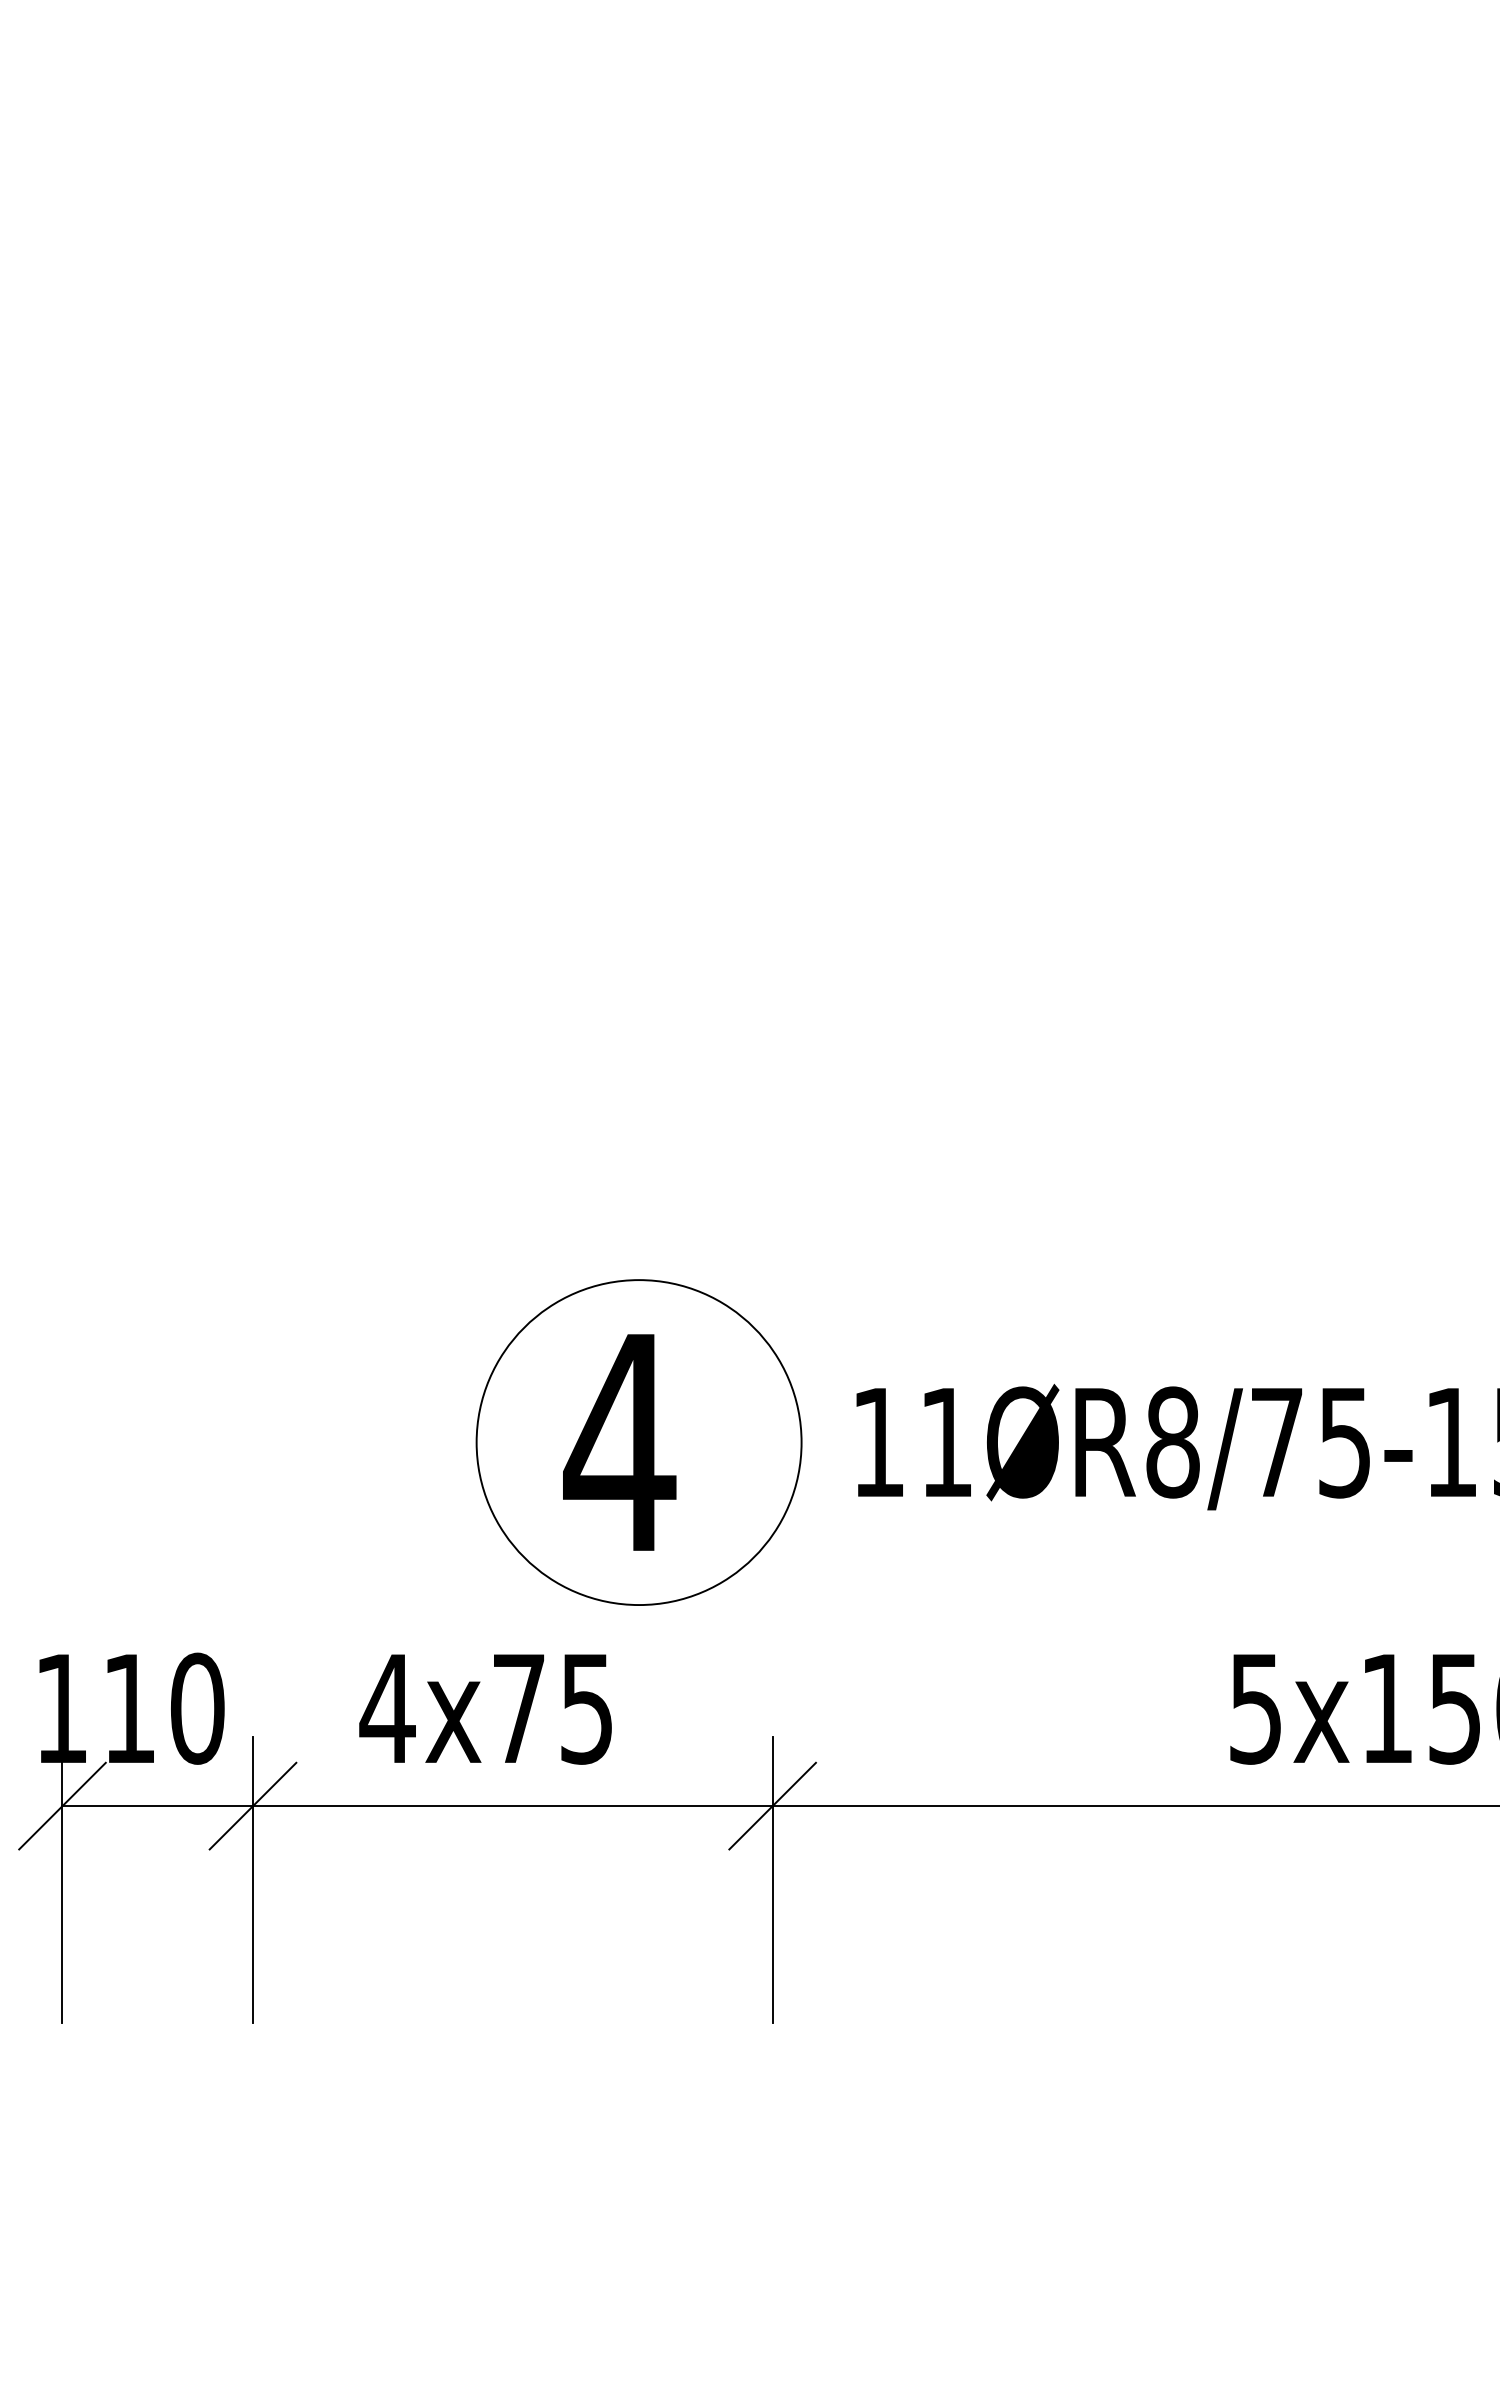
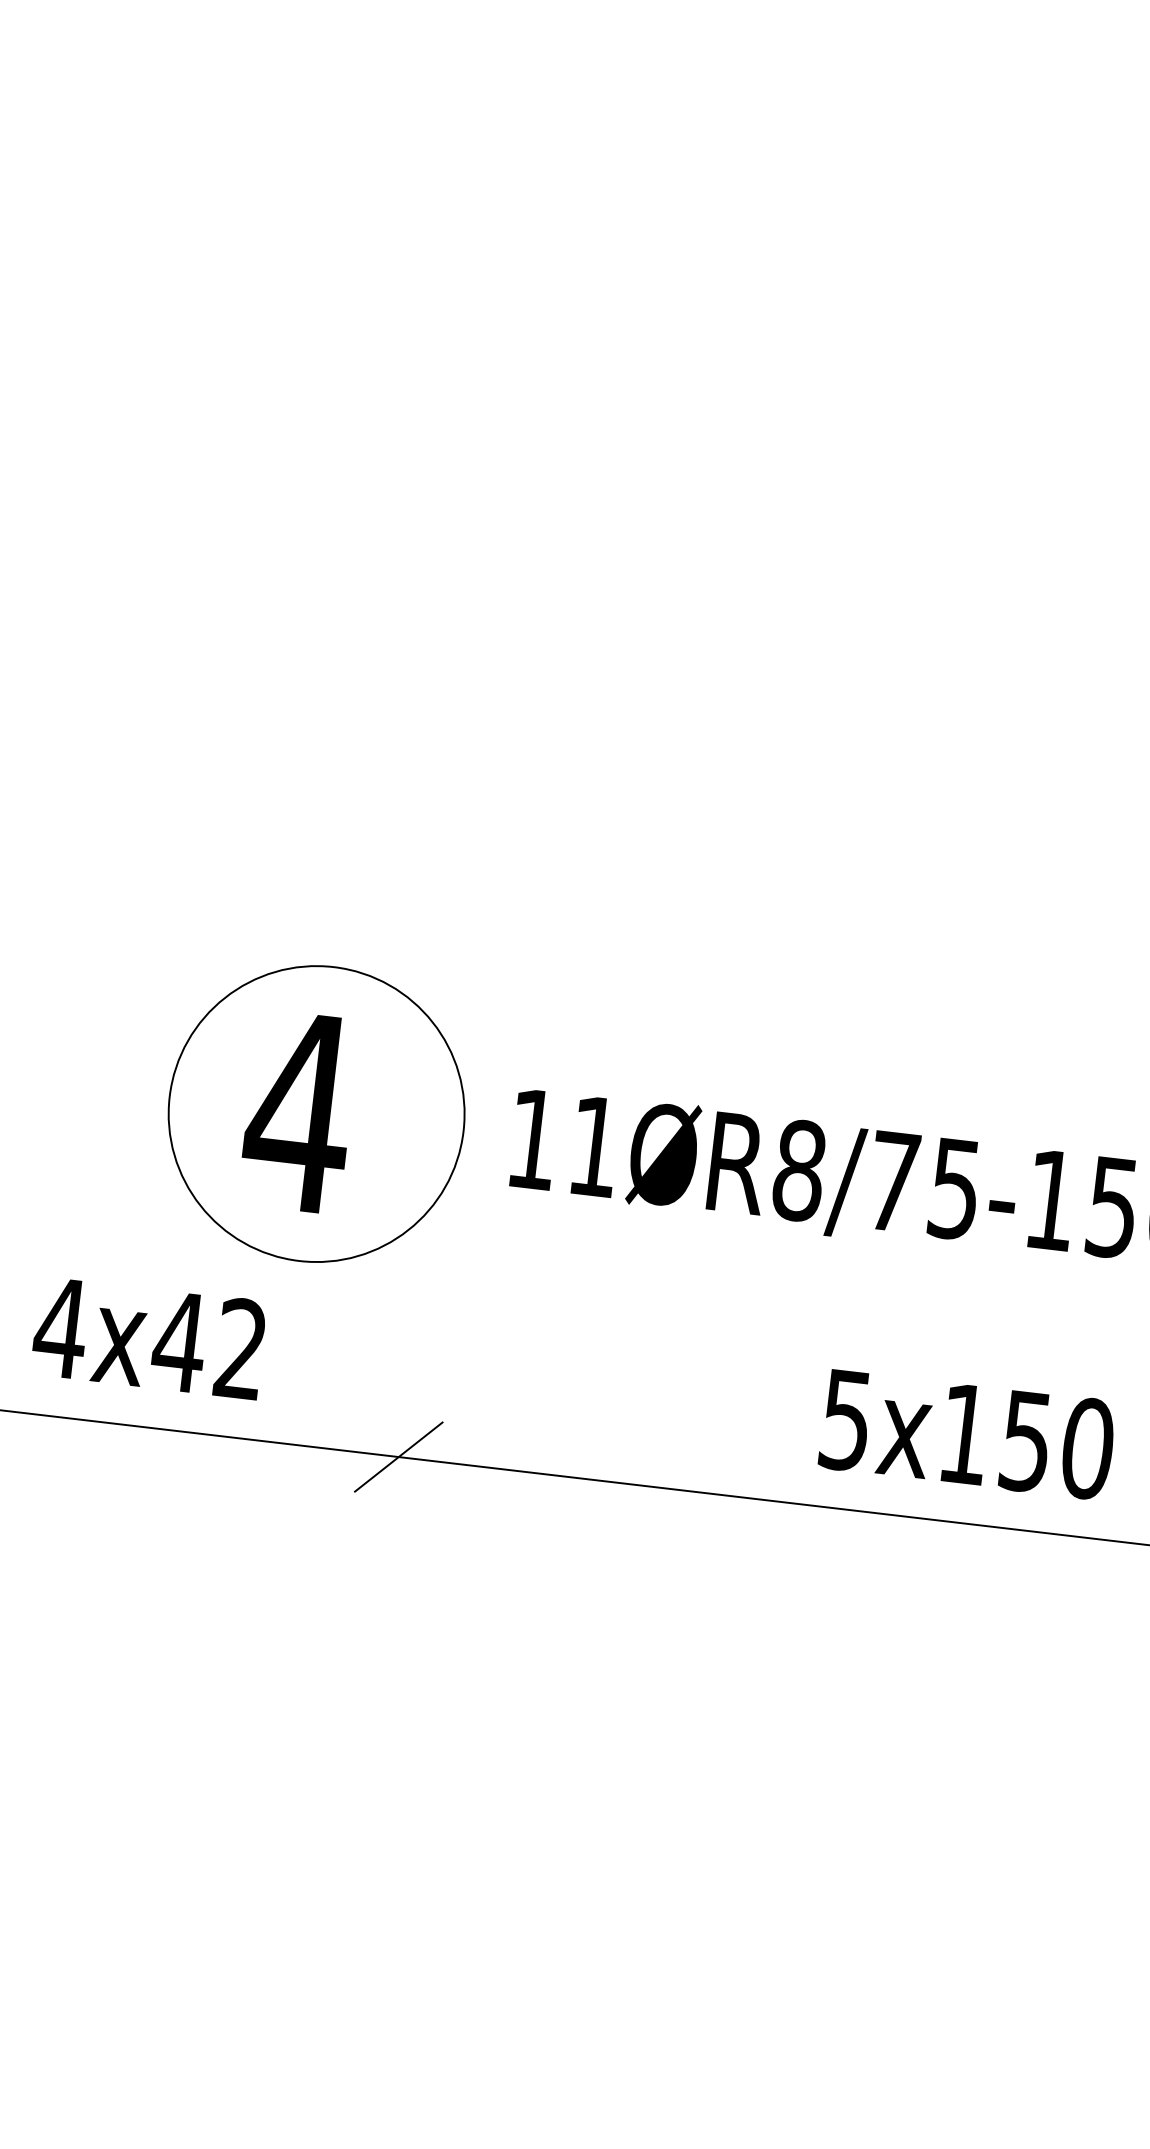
text: (550, 1708) -> (208, 1345), 4x75 -> 4x42
line: (772, 1879) -> (390, 1523), removed

